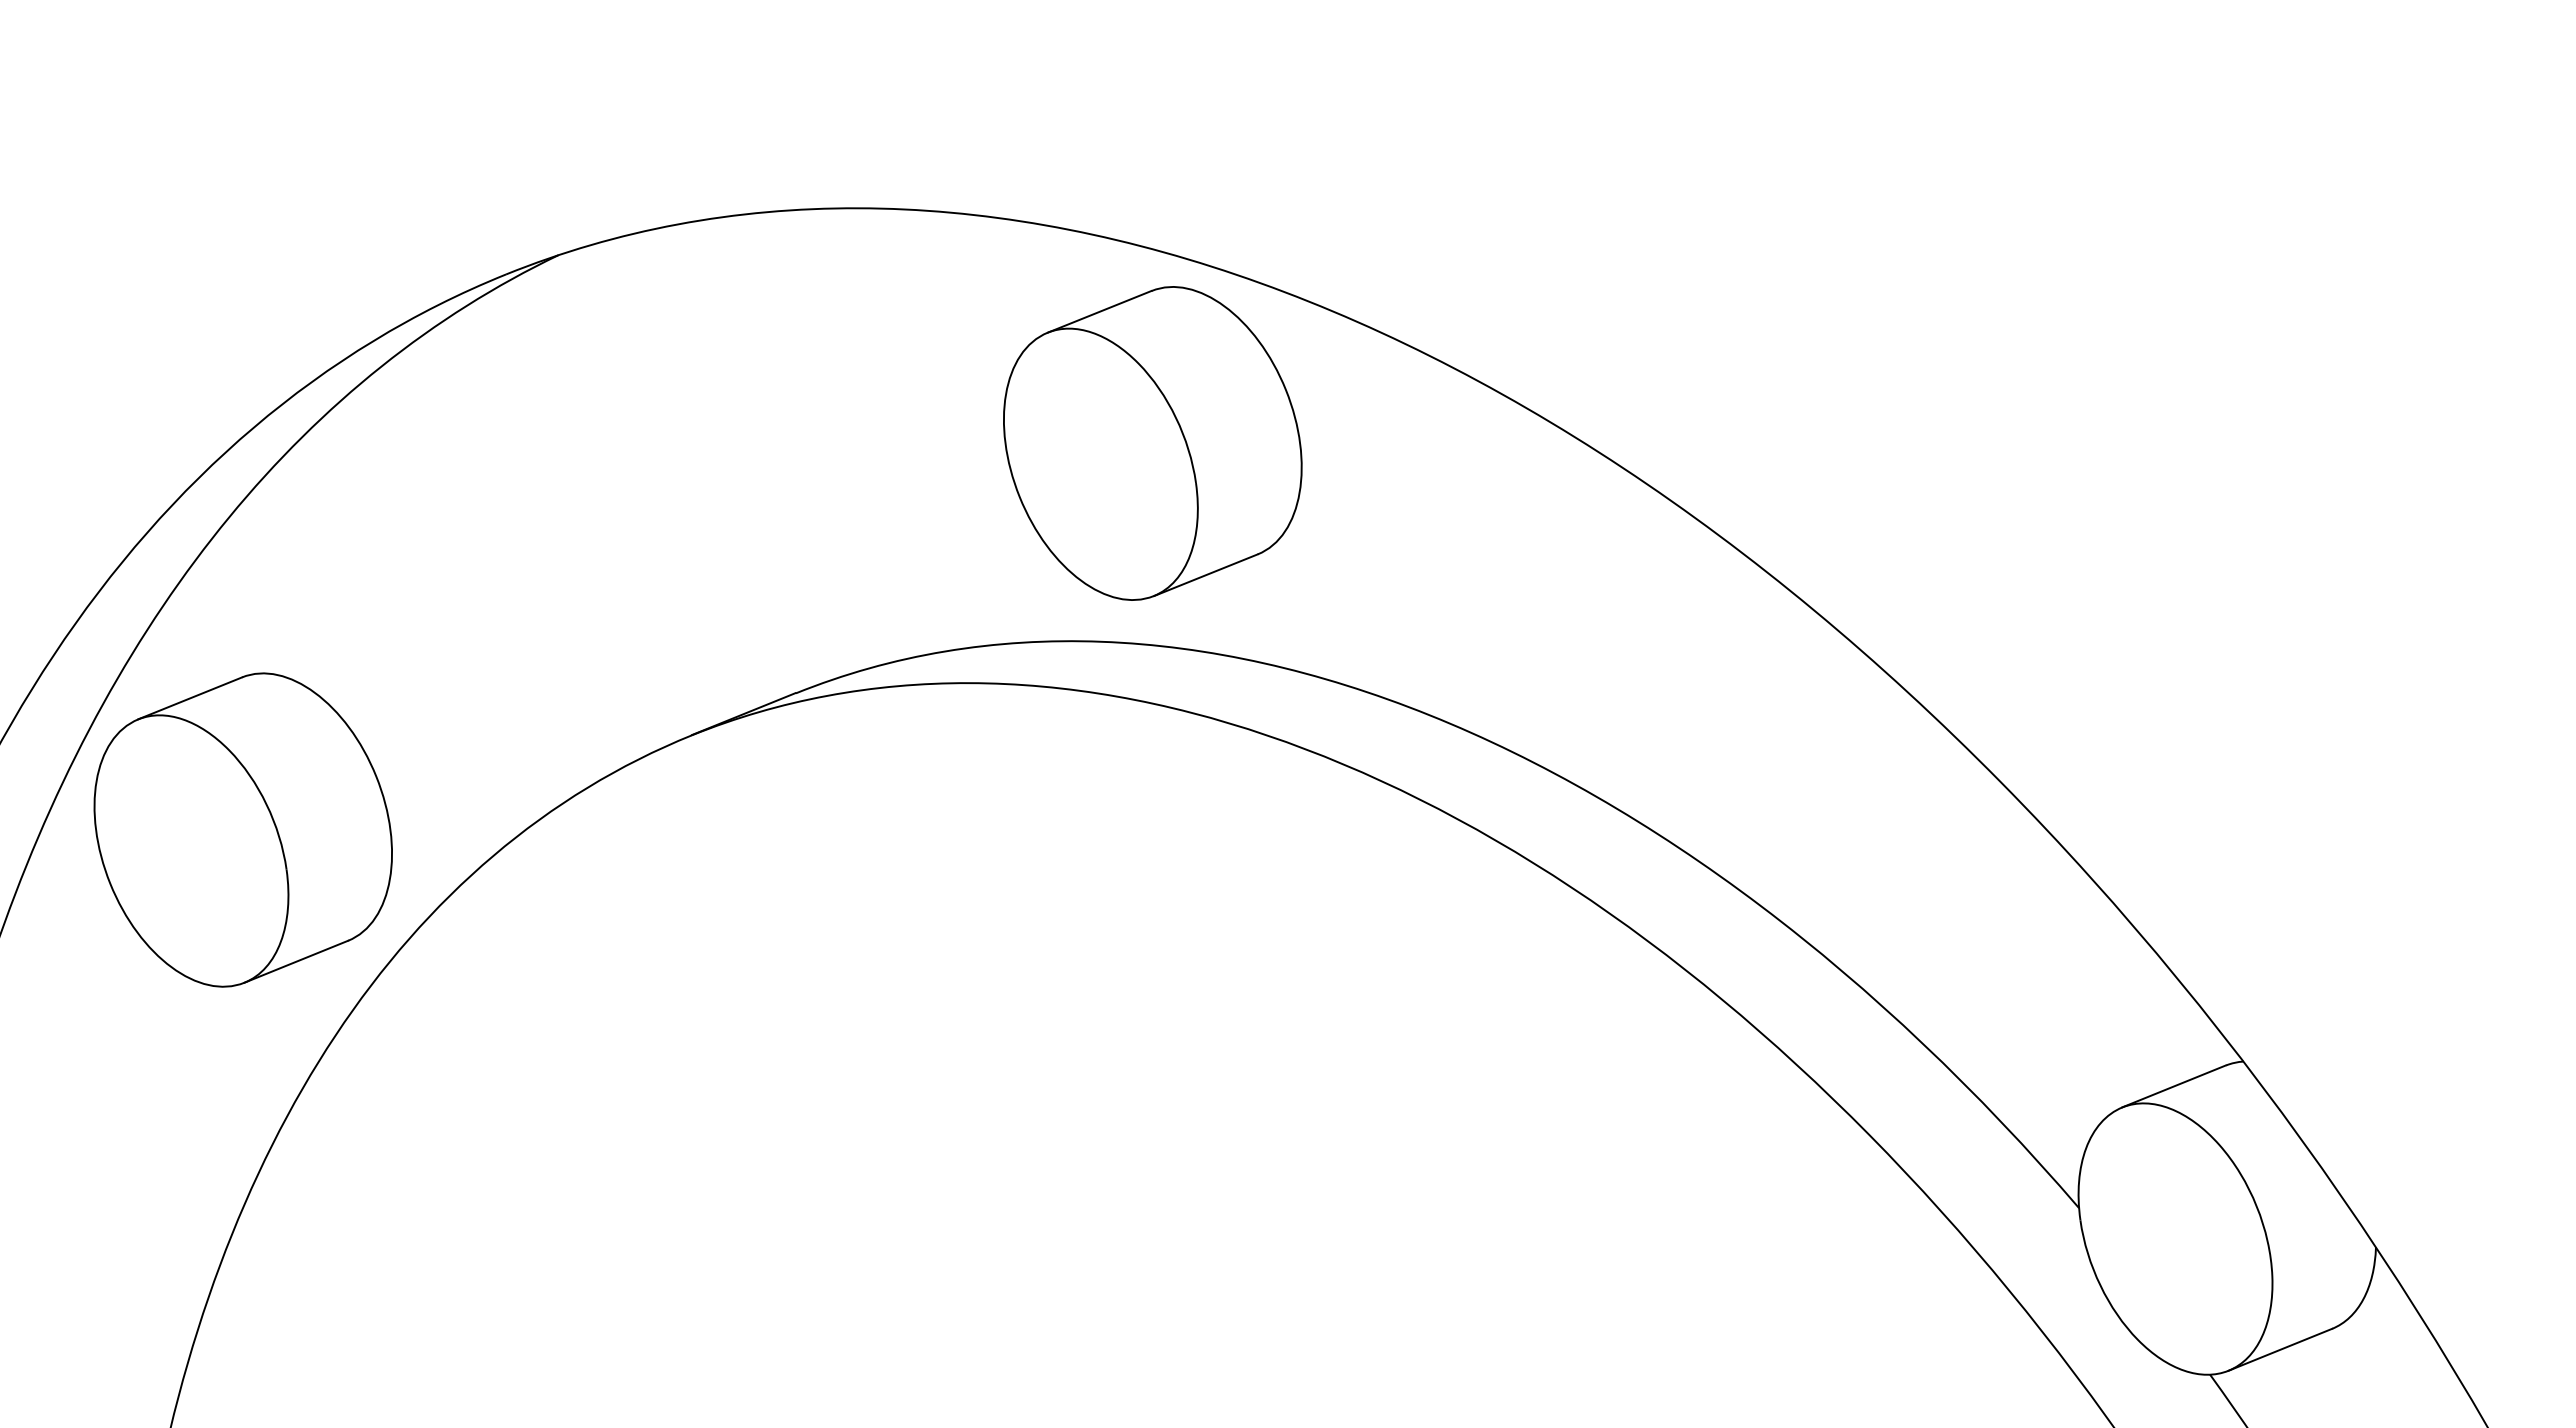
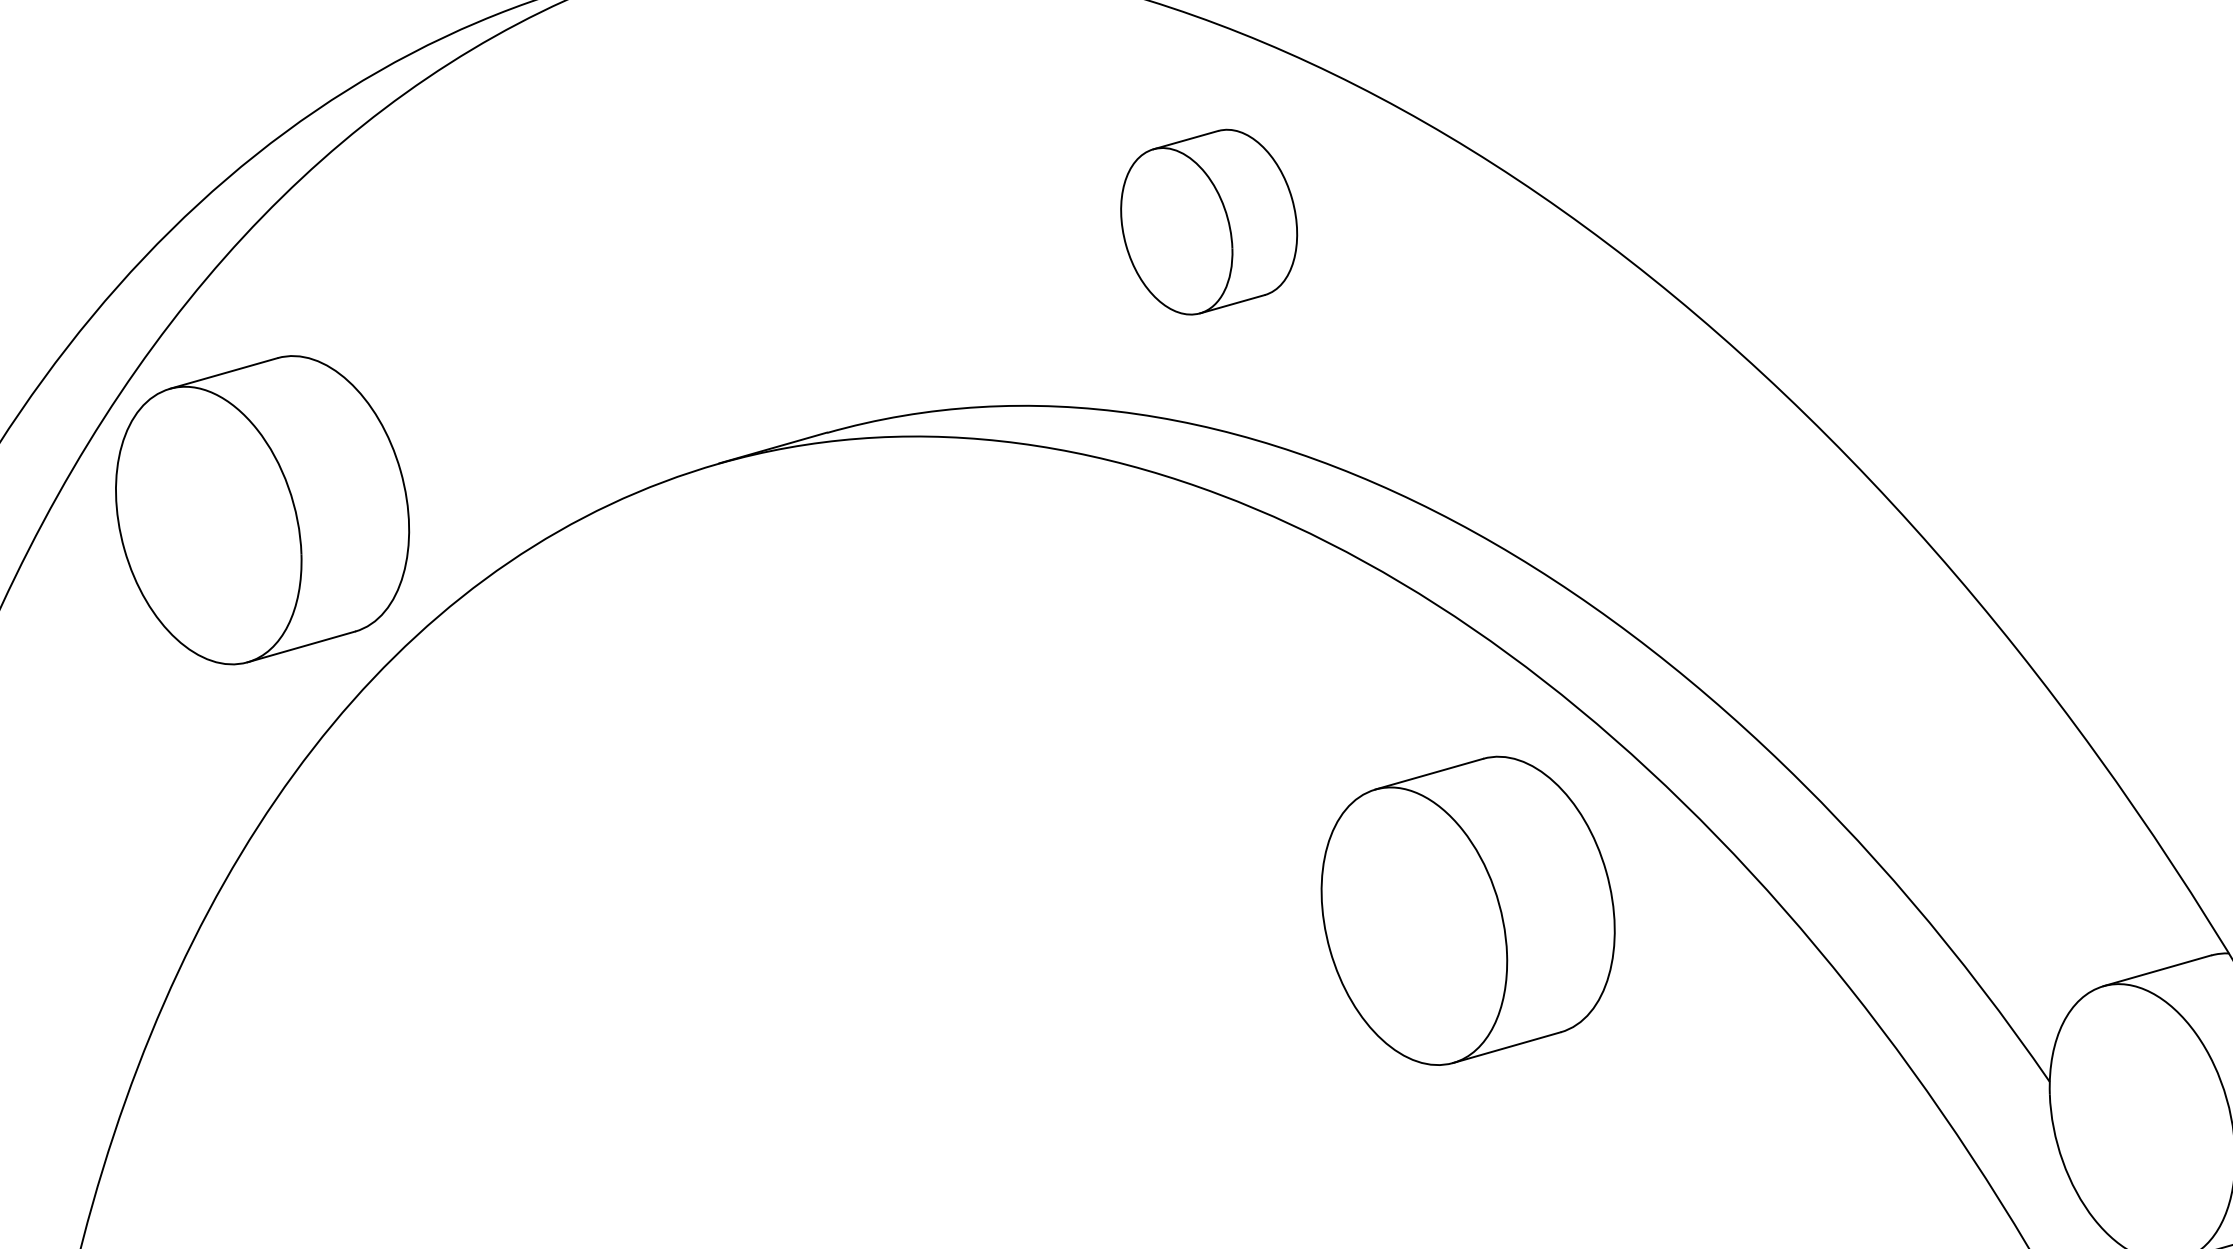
part: (1152, 443) -> (1208, 222), size x0.6
part: (1482, 1099) -> (1467, 910), added

